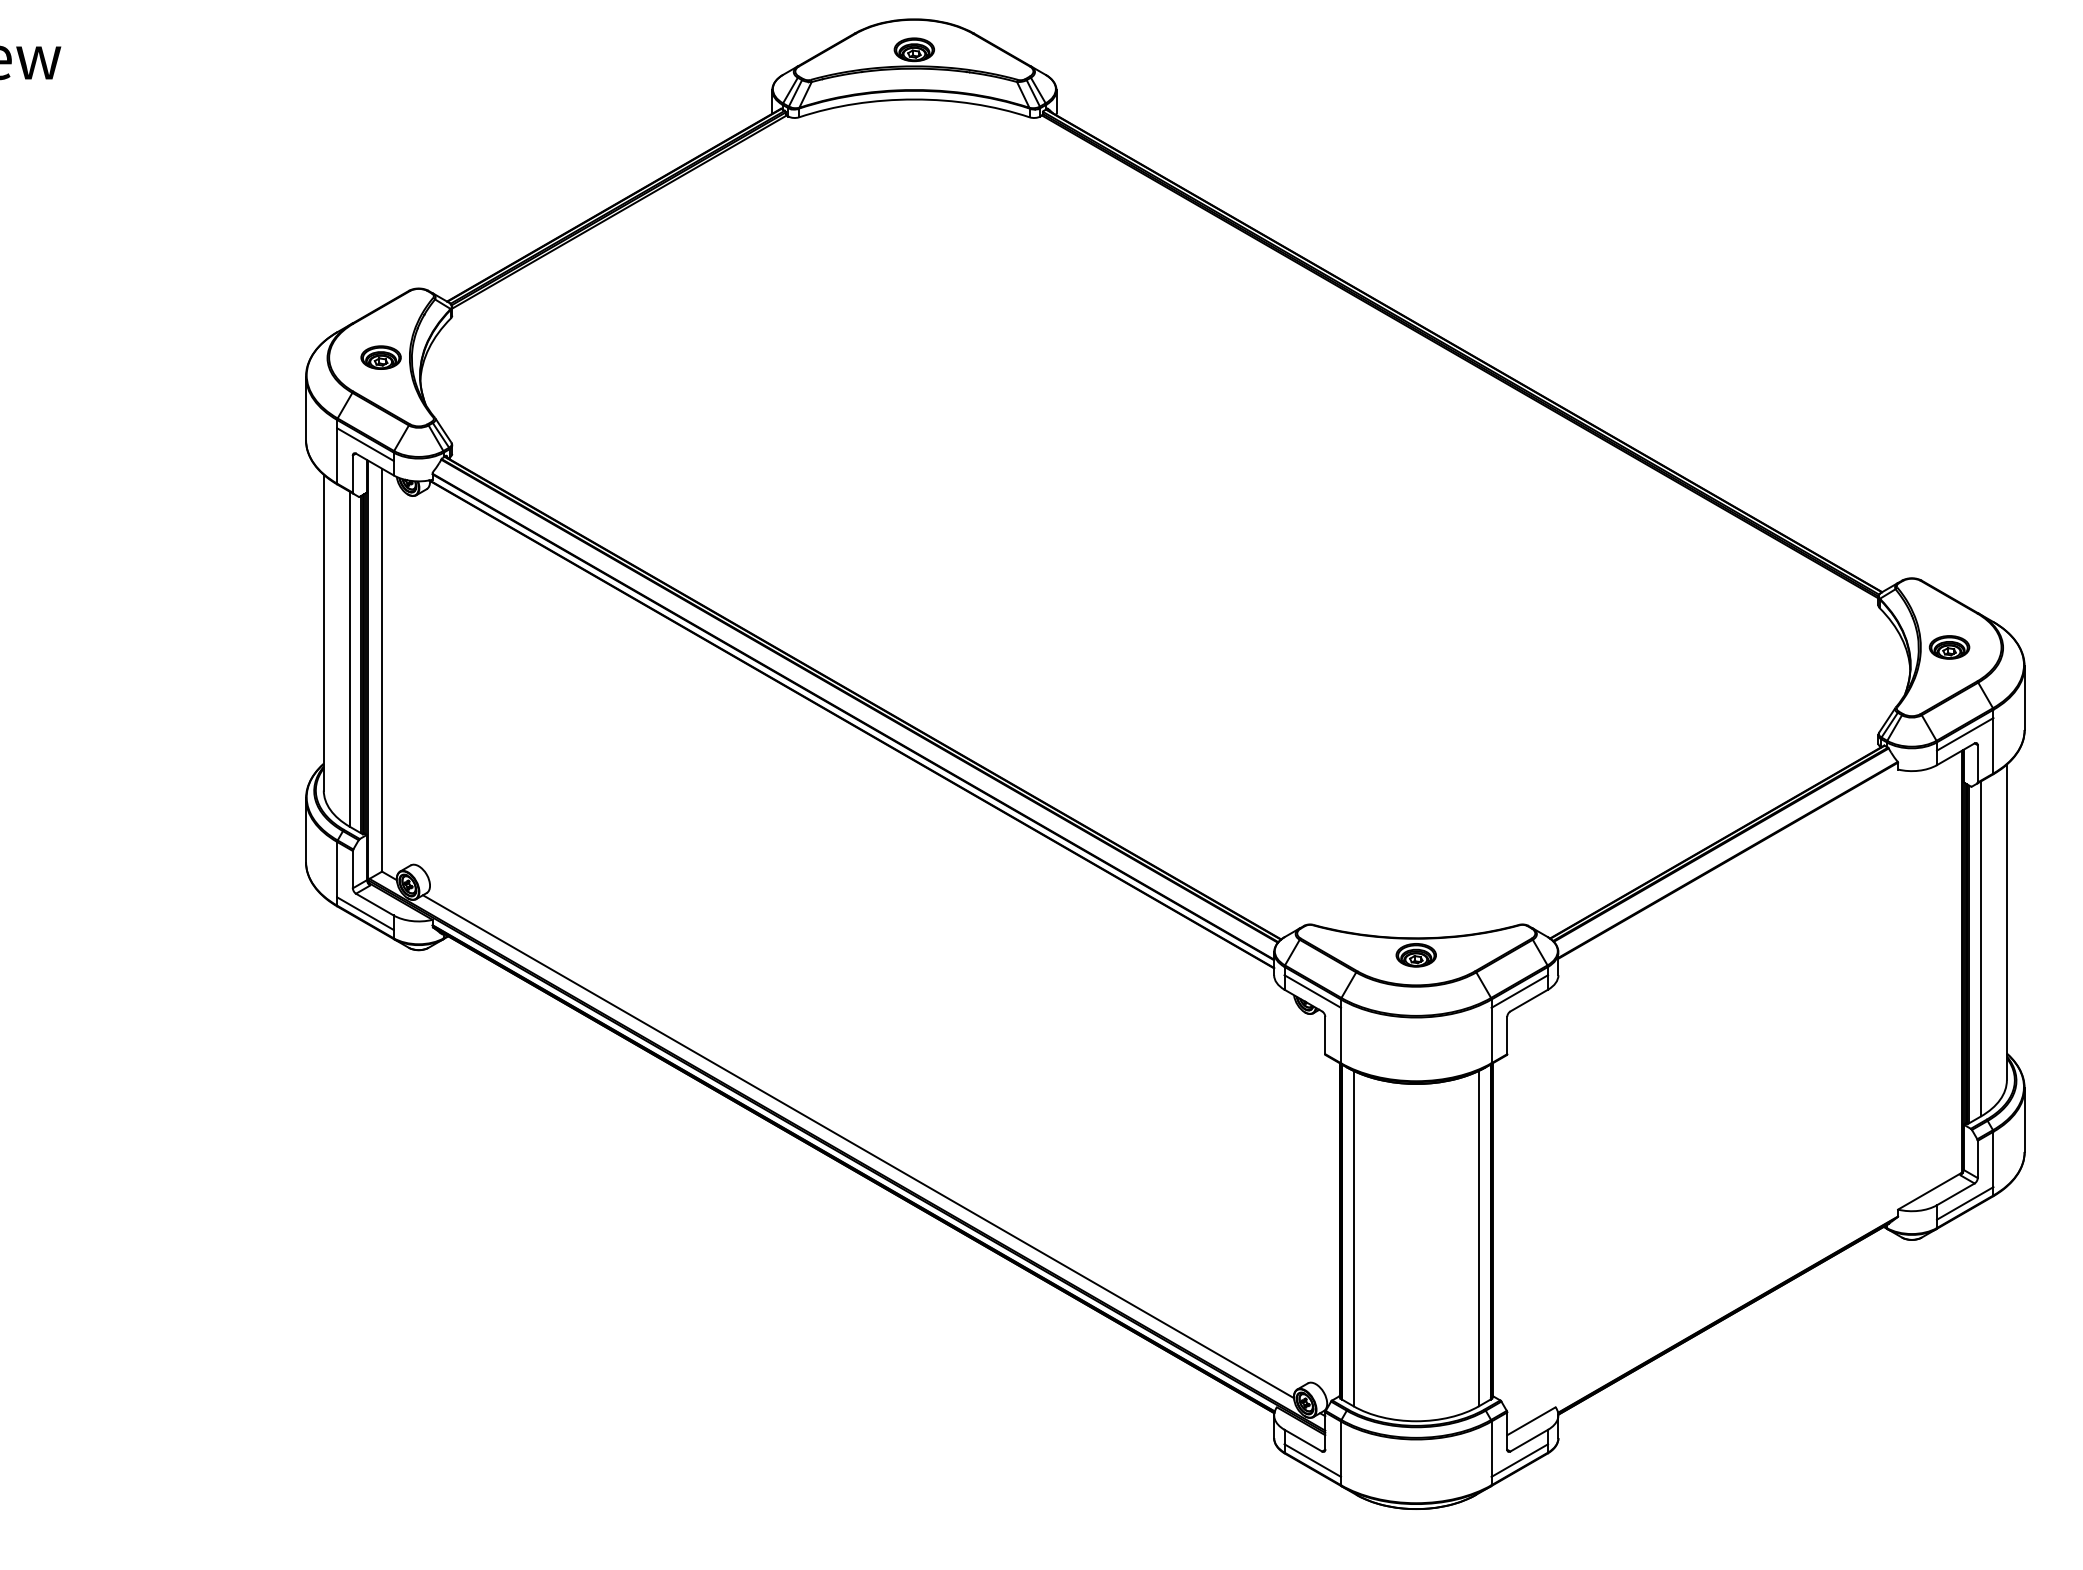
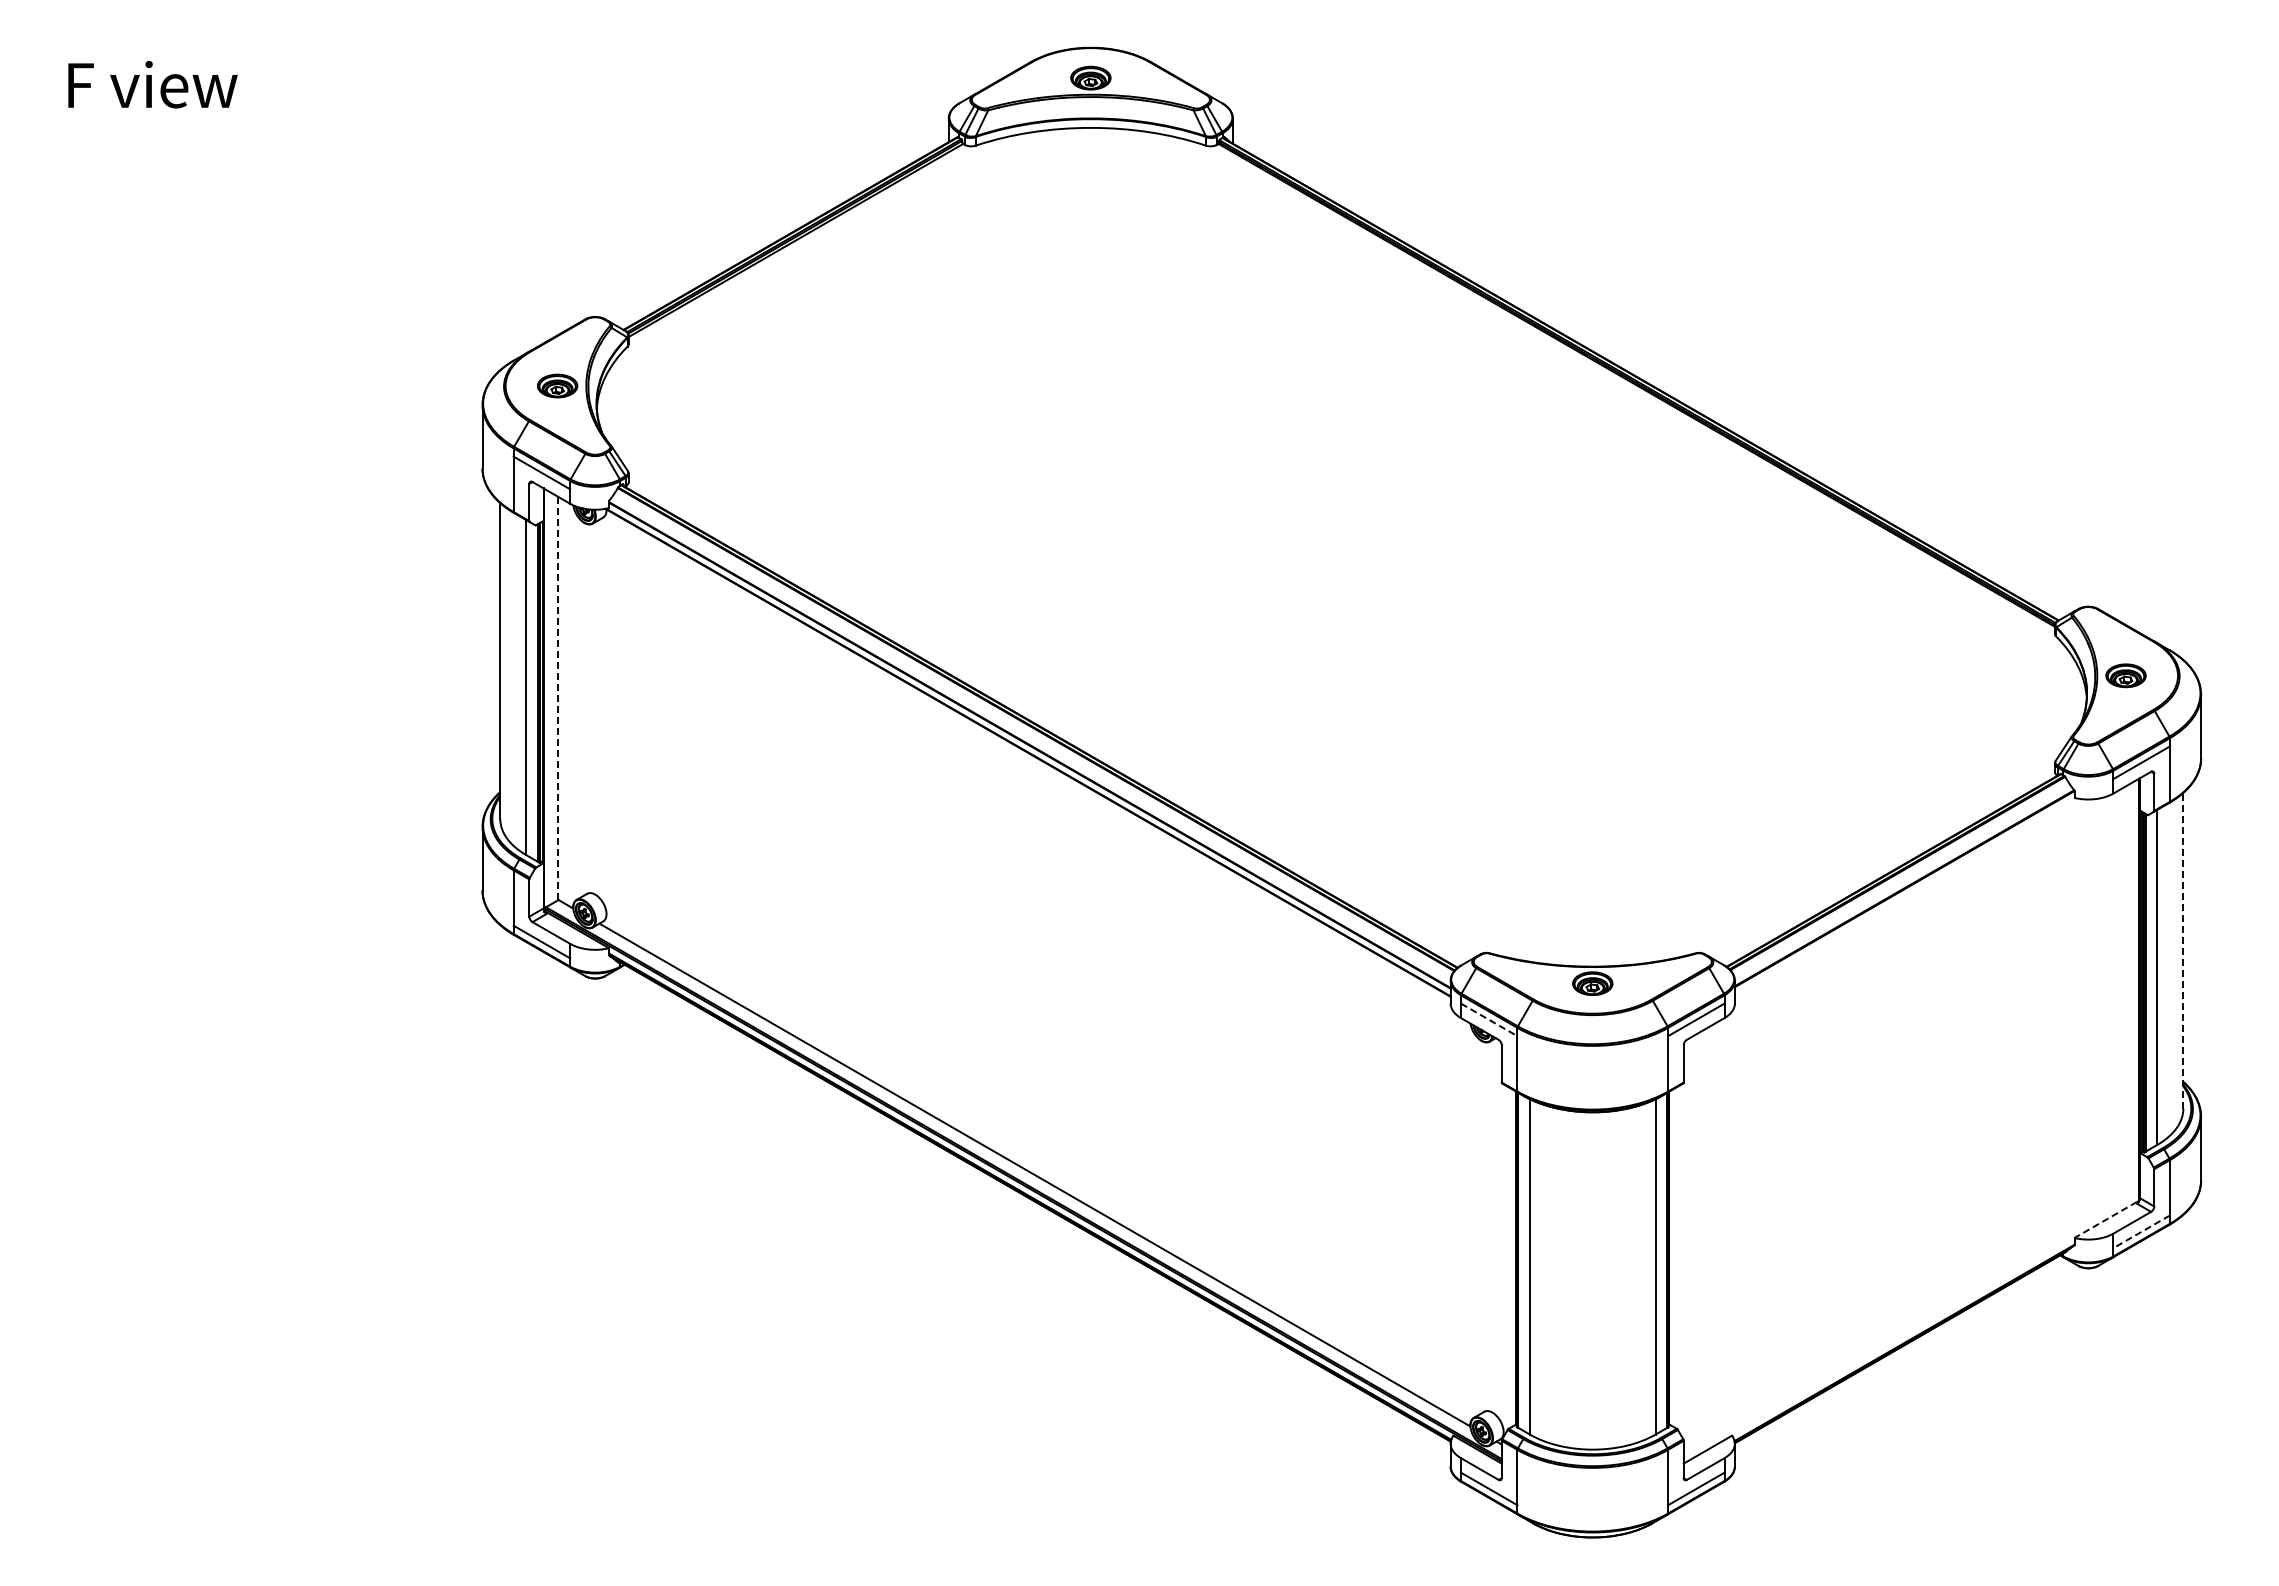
line: (382, 669) -> (558, 697), solid -> dashed
line: (2007, 922) -> (2183, 950), solid -> dashed
line: (1313, 991) -> (1489, 1019), solid -> dashed
line: (1929, 1192) -> (2105, 1220), solid -> dashed
line: (1965, 1203) -> (2141, 1231), solid -> dashed

